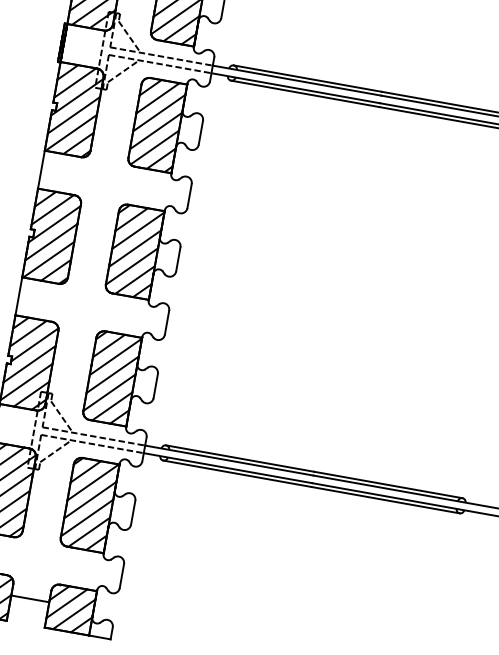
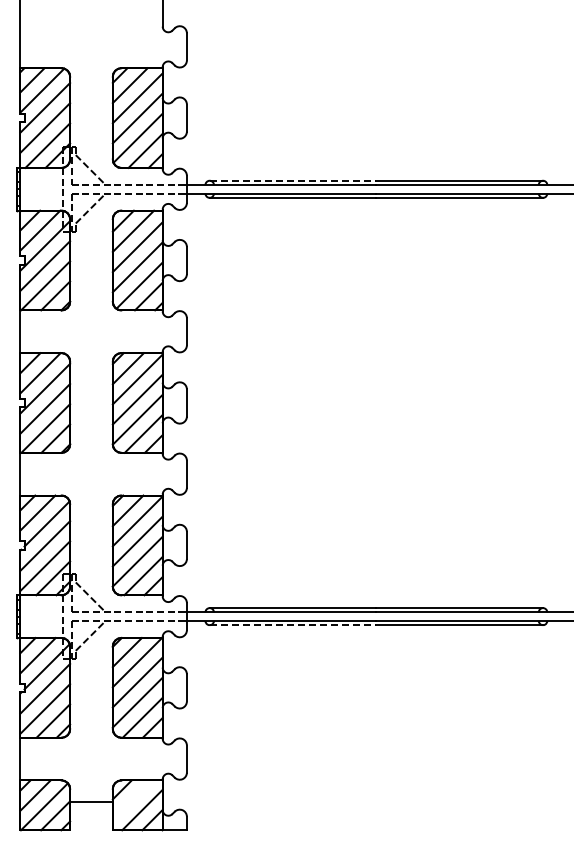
line: (308, 78) -> (293, 180), solid -> dashed
line: (237, 474) -> (293, 625), solid -> dashed
line: (66, 603) -> (131, 799), removed

